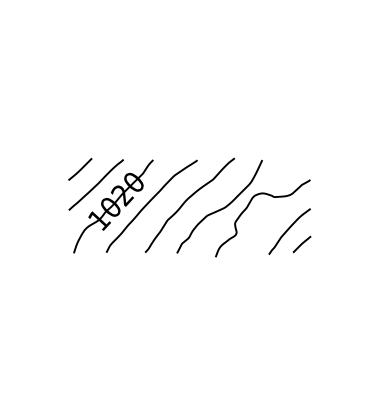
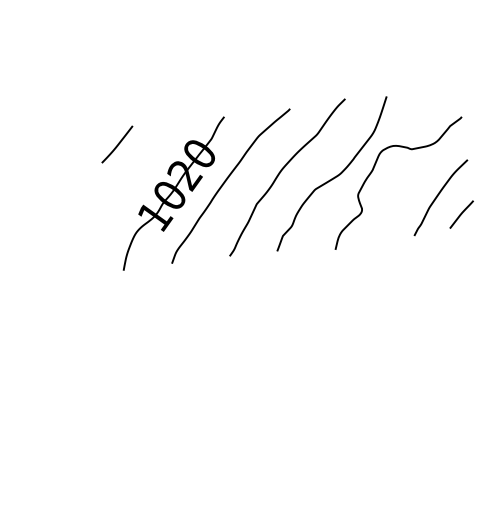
line: (95, 184) -> (142, 164), removed

